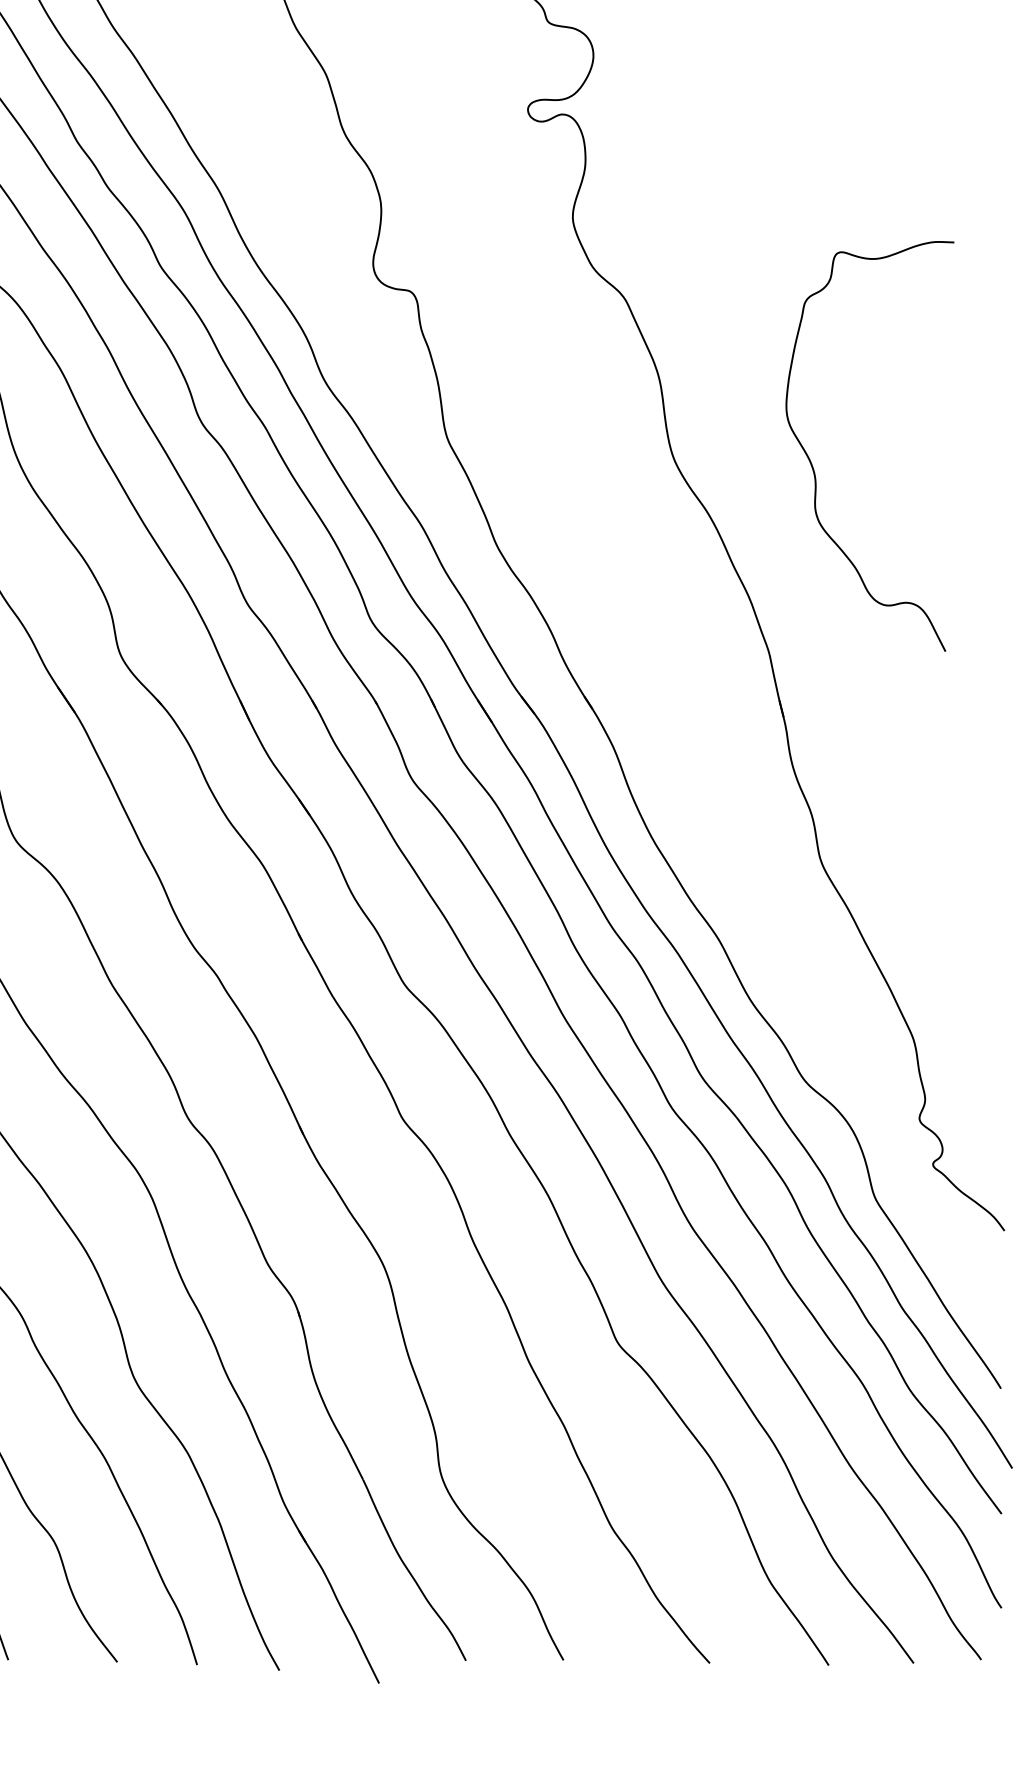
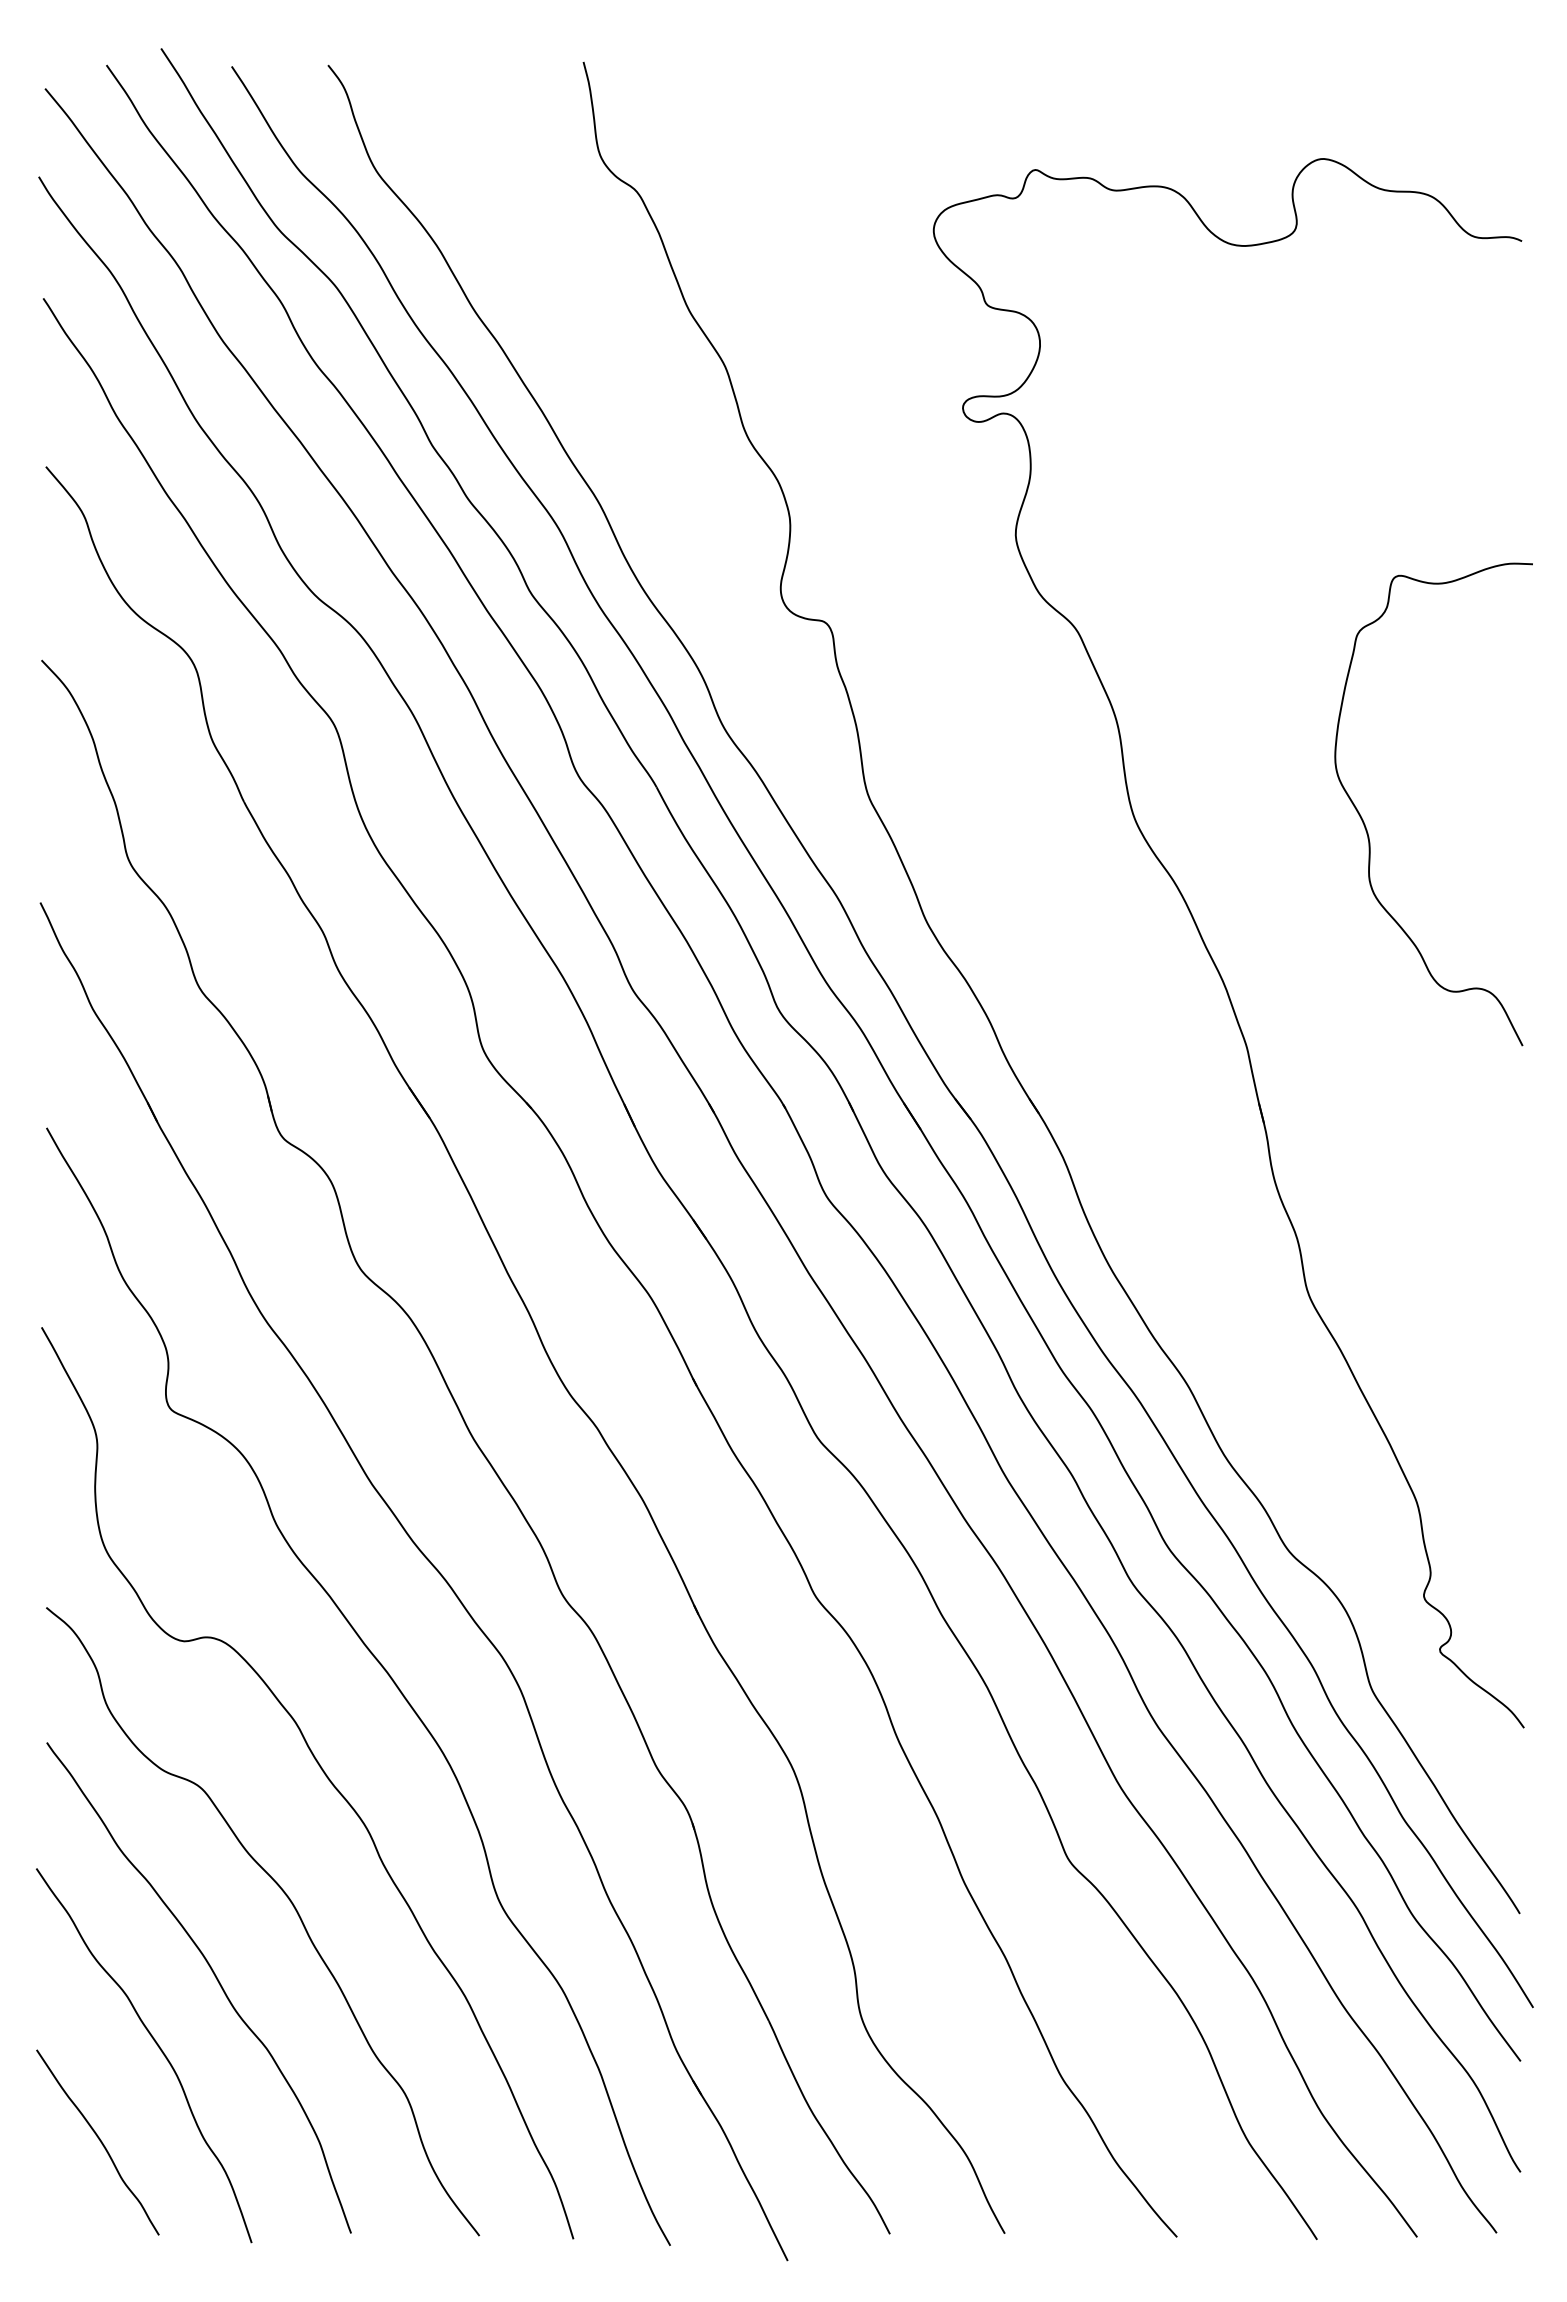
curve: (813, 467) -> (1367, 829), moved

